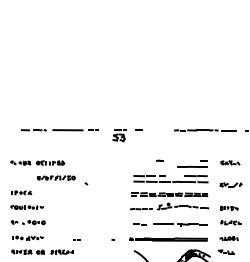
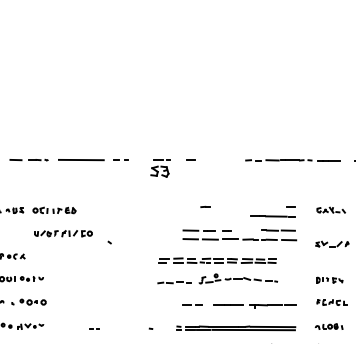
part: (159, 160) -> (205, 206), moved
part: (169, 201) -> (217, 271), moved

